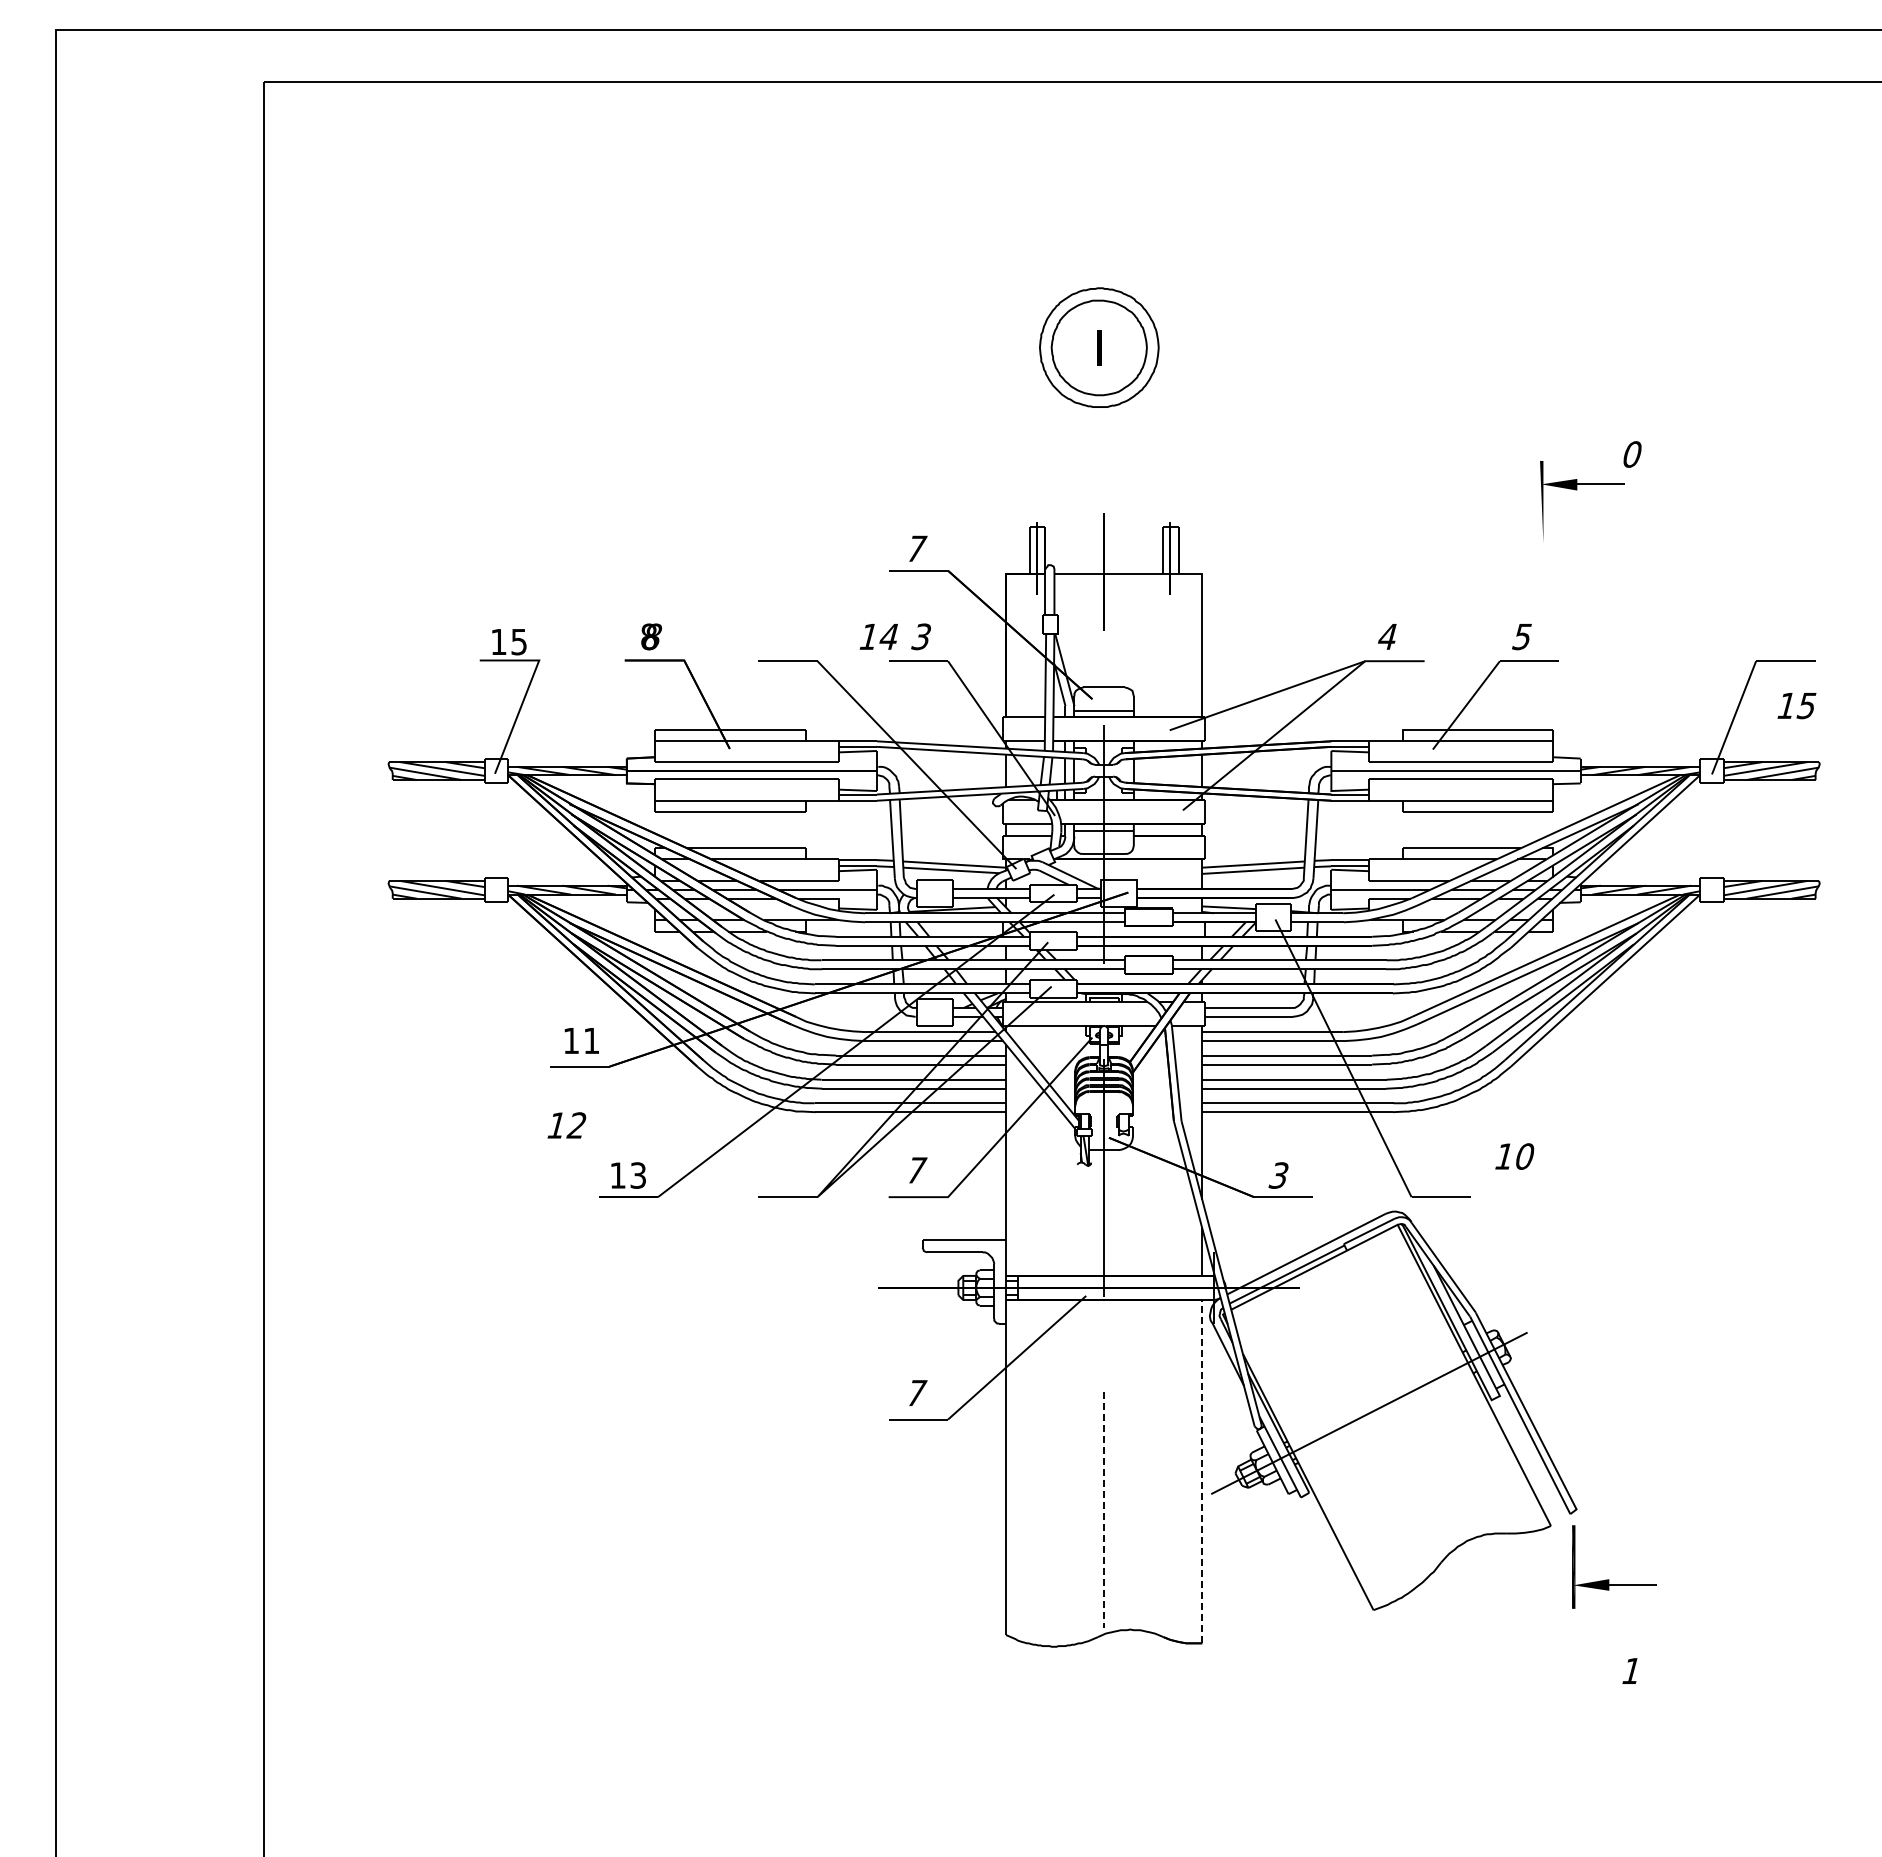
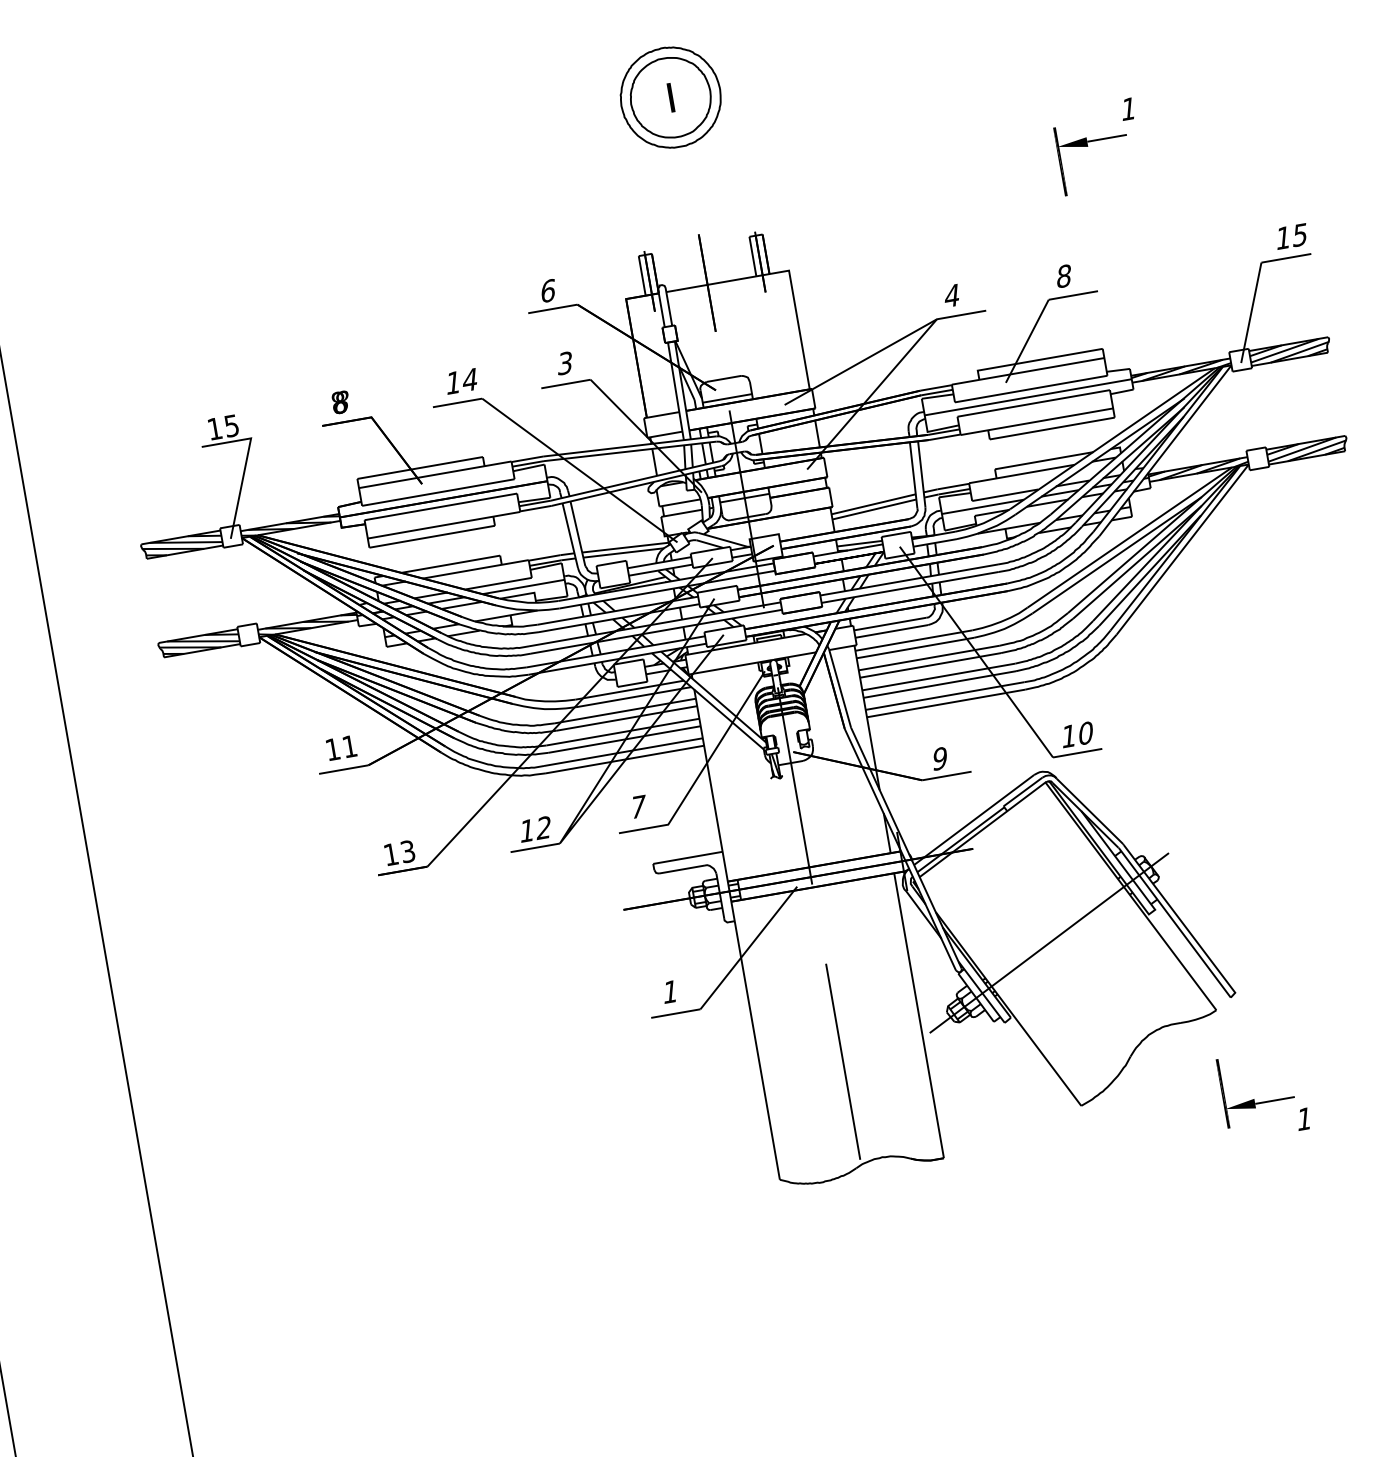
text: (1632, 454) -> (1128, 108), 0 -> 1
fill: (1541, 501) -> (1060, 161), added
text: (917, 548) -> (548, 290), 7 -> 6
text: (878, 636) -> (461, 381), moved
text: (1522, 636) -> (1063, 276), 5 -> 8
text: (1796, 706) -> (1291, 237), moved
text: (566, 1125) -> (535, 829), moved
text: (1514, 1156) -> (1077, 734), moved
text: (1278, 1175) -> (939, 758), 3 -> 9
text: (917, 1393) -> (671, 992), 7 -> 1
line: (1202, 1471) -> (919, 1015), dashed -> solid
line: (1104, 1510) -> (843, 1062), dashed -> solid
part: (1609, 1579) -> (1254, 1099), moved

